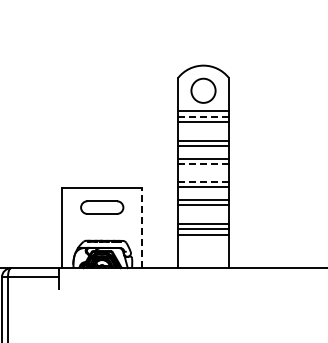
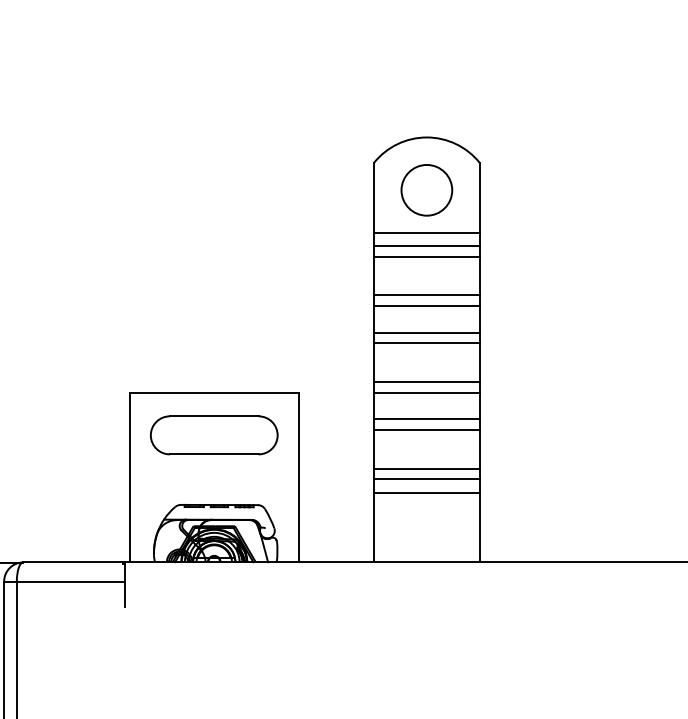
line: (203, 117) -> (426, 246), dashed -> solid
line: (203, 163) -> (426, 342), dashed -> solid
line: (203, 182) -> (426, 382), dashed -> solid
part: (102, 207) -> (215, 434), size x1.43
line: (142, 227) -> (298, 476), dashed -> solid

